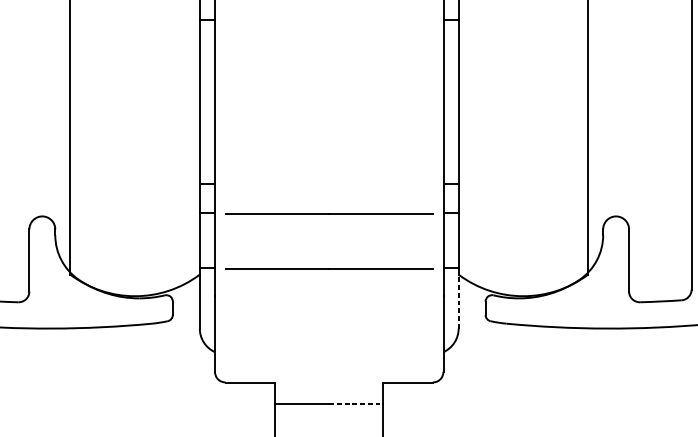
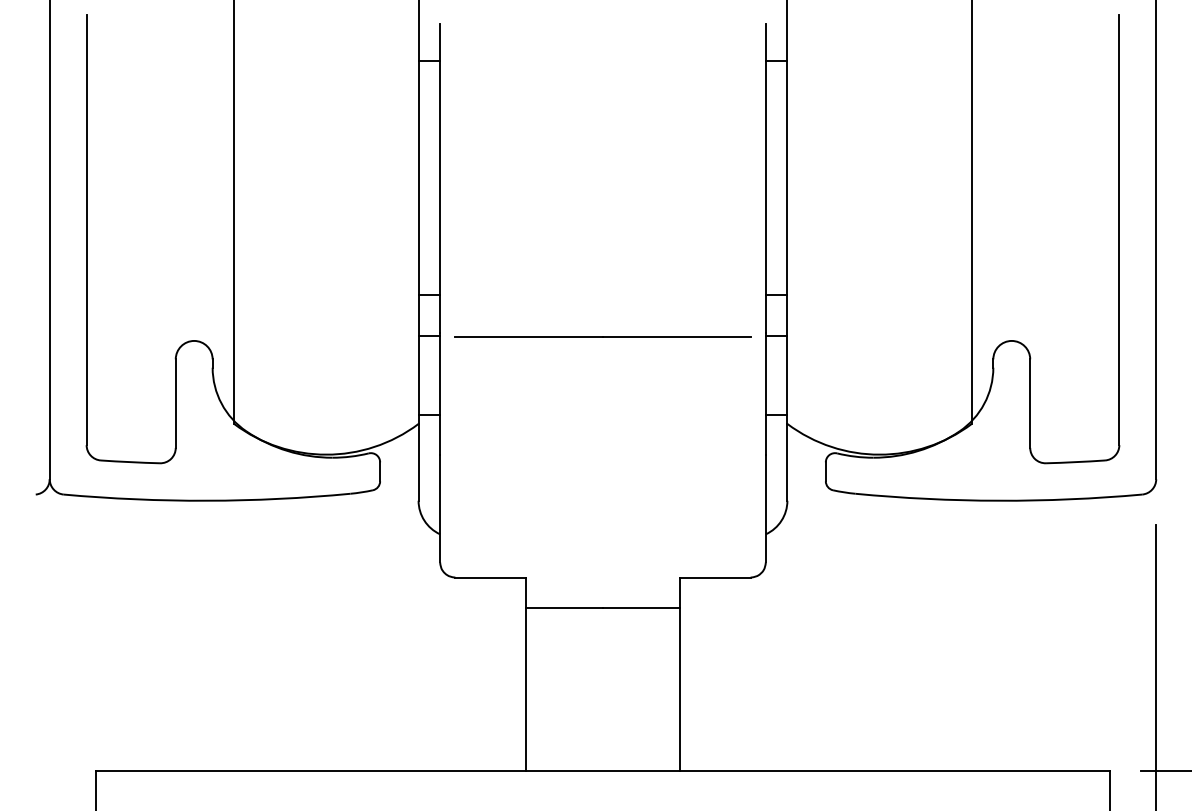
line: (328, 268) -> (602, 414), removed
line: (458, 301) -> (787, 461), dashed -> solid
line: (356, 404) -> (641, 608), dashed -> solid

